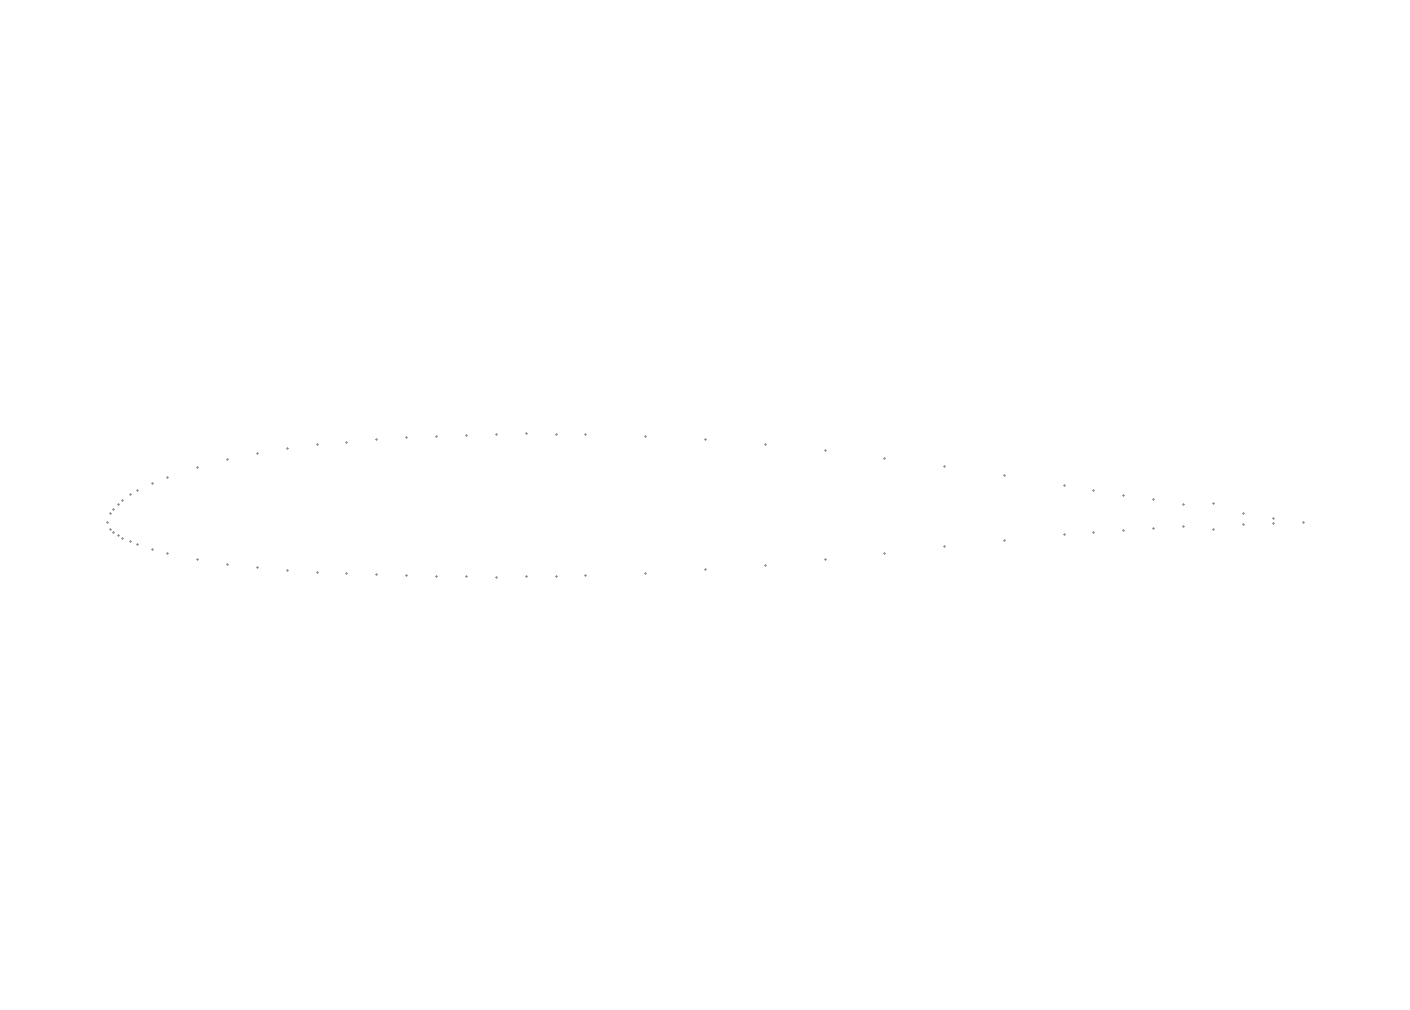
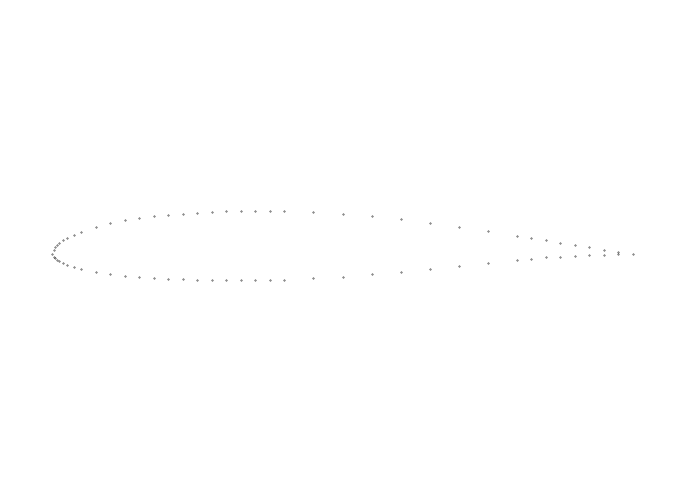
part: (1213, 517) -> (589, 251), size x0.62

